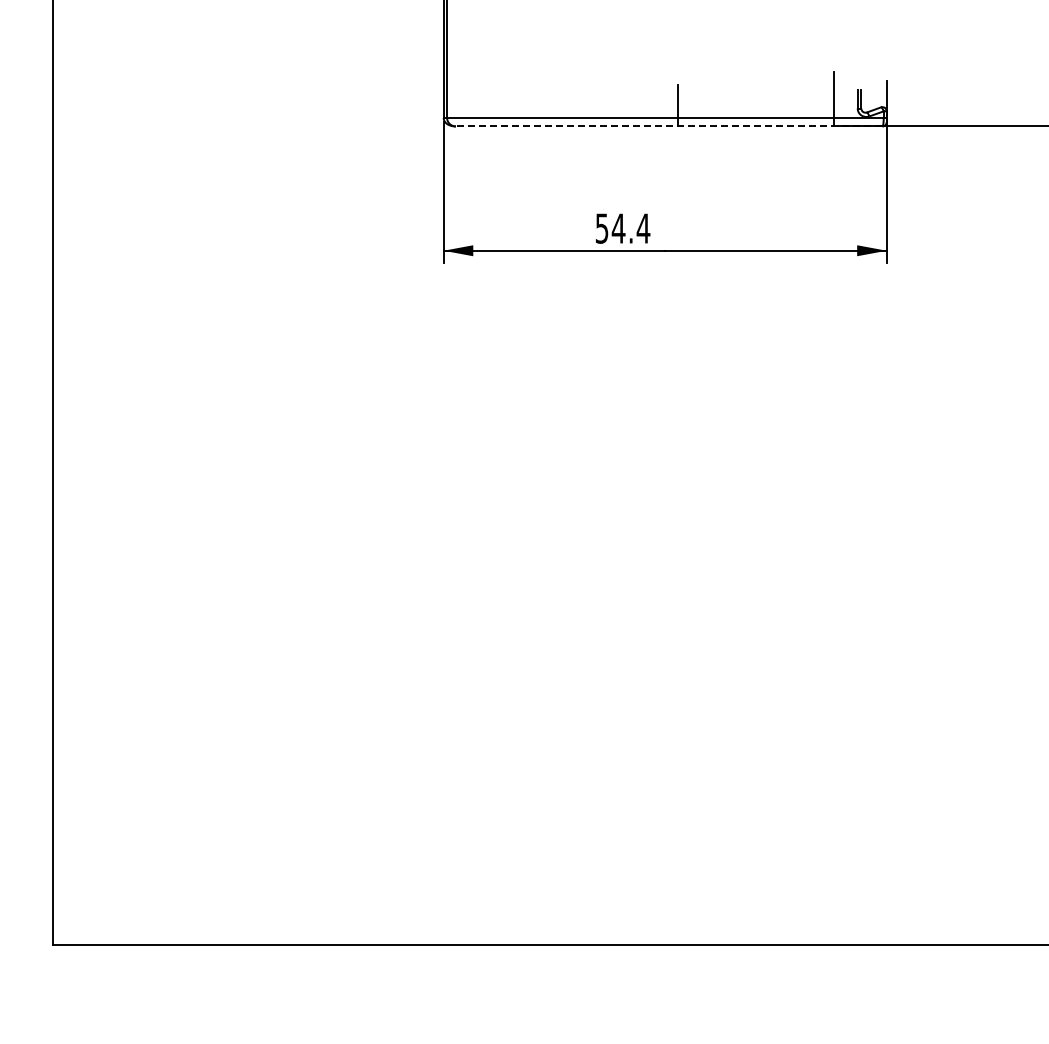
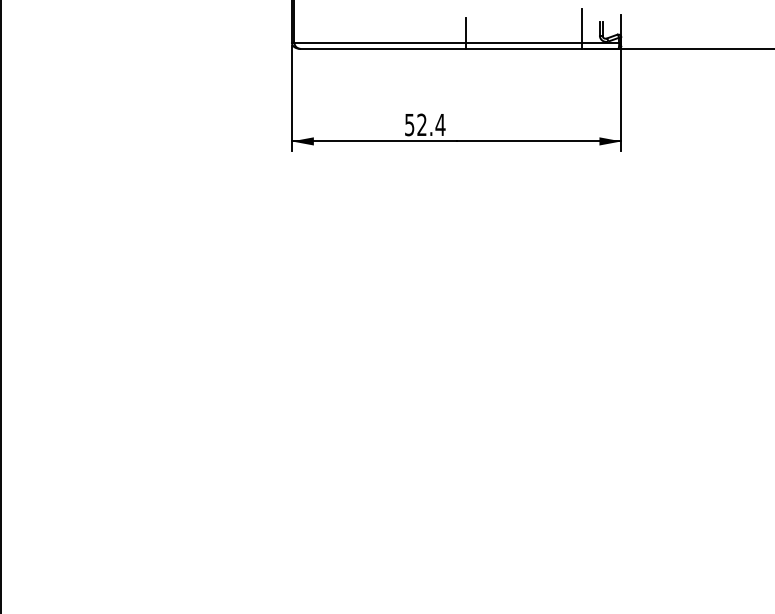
line: (668, 126) -> (459, 48), dashed -> solid
text: (618, 228) -> (421, 124), 54.4 -> 52.4

